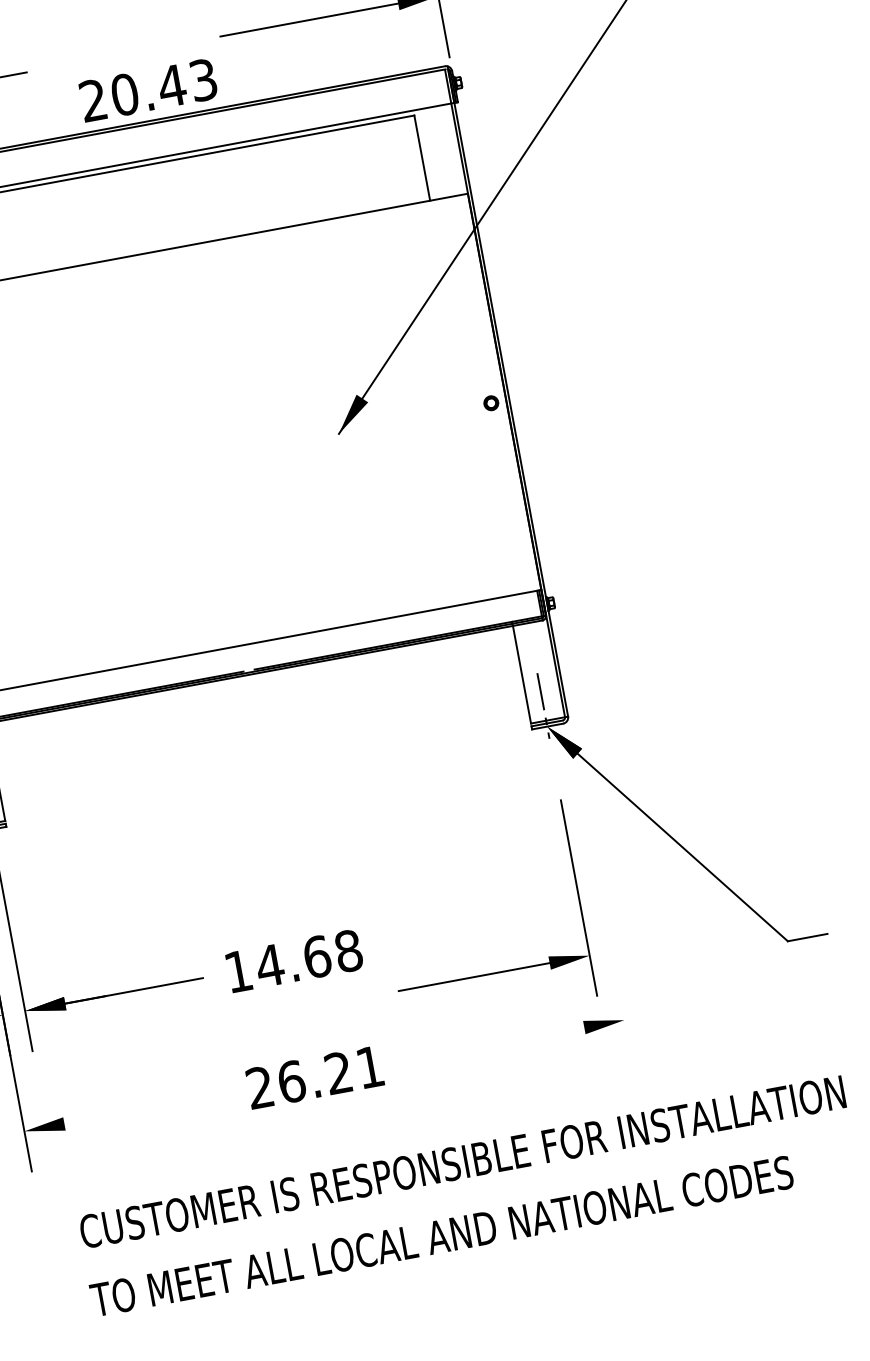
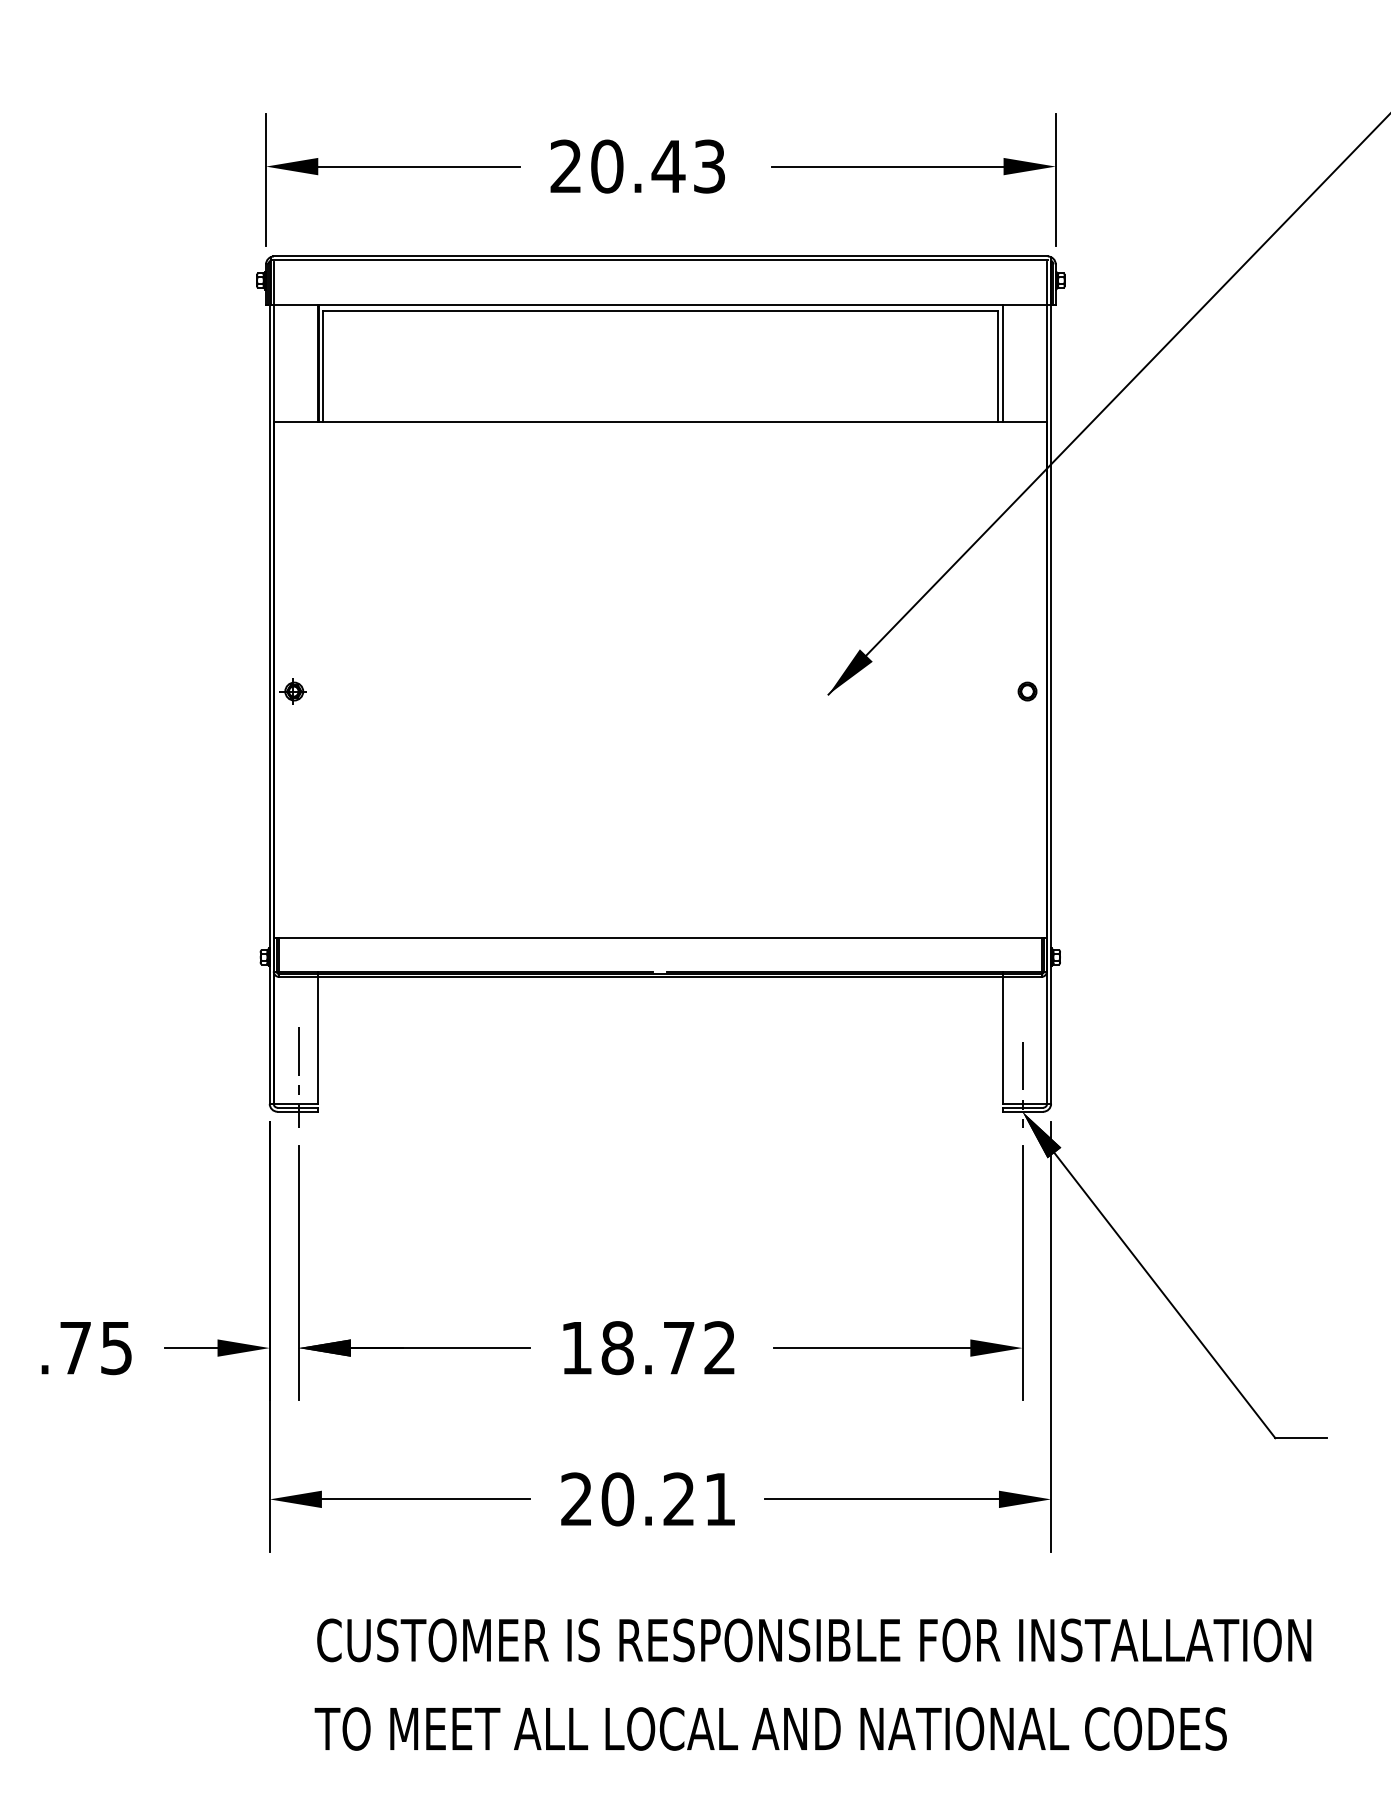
text: (148, 90) -> (637, 166), moved
line: (425, 154) -> (1002, 363), added
line: (601, 895) -> (1051, 1336), added
text: (309, 958) -> (668, 1348), 14.68 -> 18.72
part: (494, 972) -> (898, 1347), moved
line: (494, 1044) -> (881, 1499), added
text: (291, 1081) -> (617, 1499), 26.21 -> 20.21
line: (144, 1109) -> (425, 1499), added

